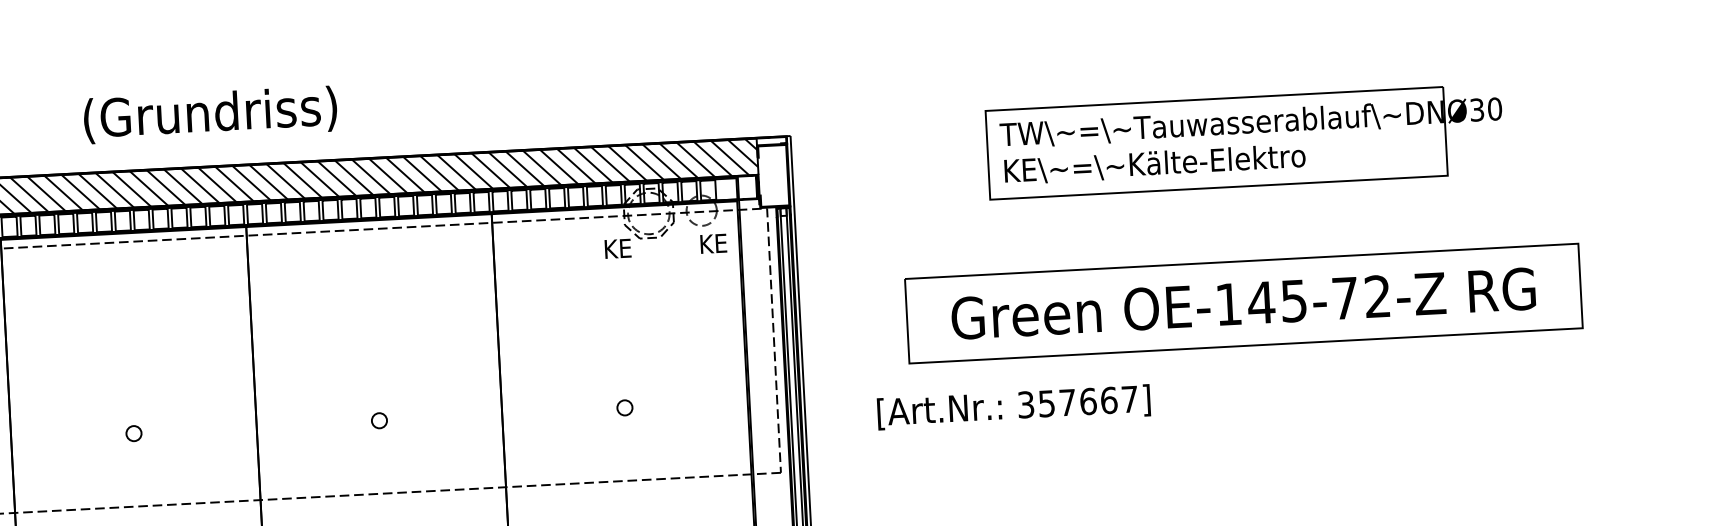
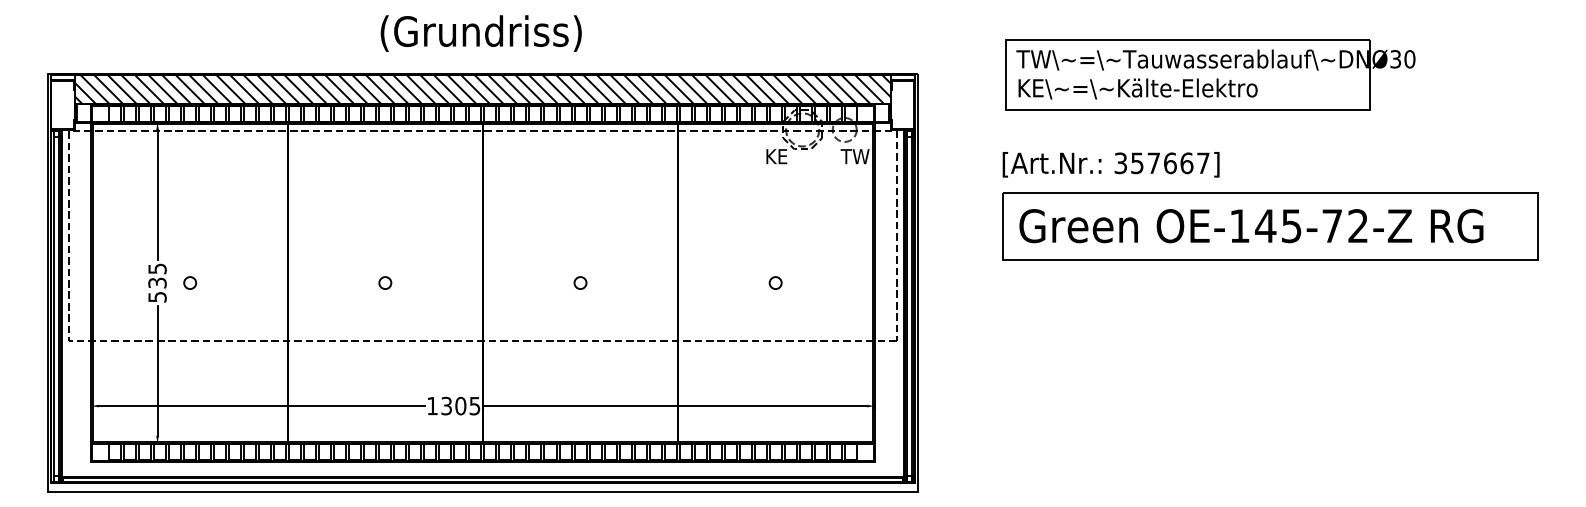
text: (209, 114) -> (480, 33), moved
part: (1245, 141) -> (1210, 74), moved
text: (715, 243) -> (854, 156), KE -> TW
text: (1243, 304) -> (1251, 226), moved
text: (1013, 407) -> (1110, 164), moved

